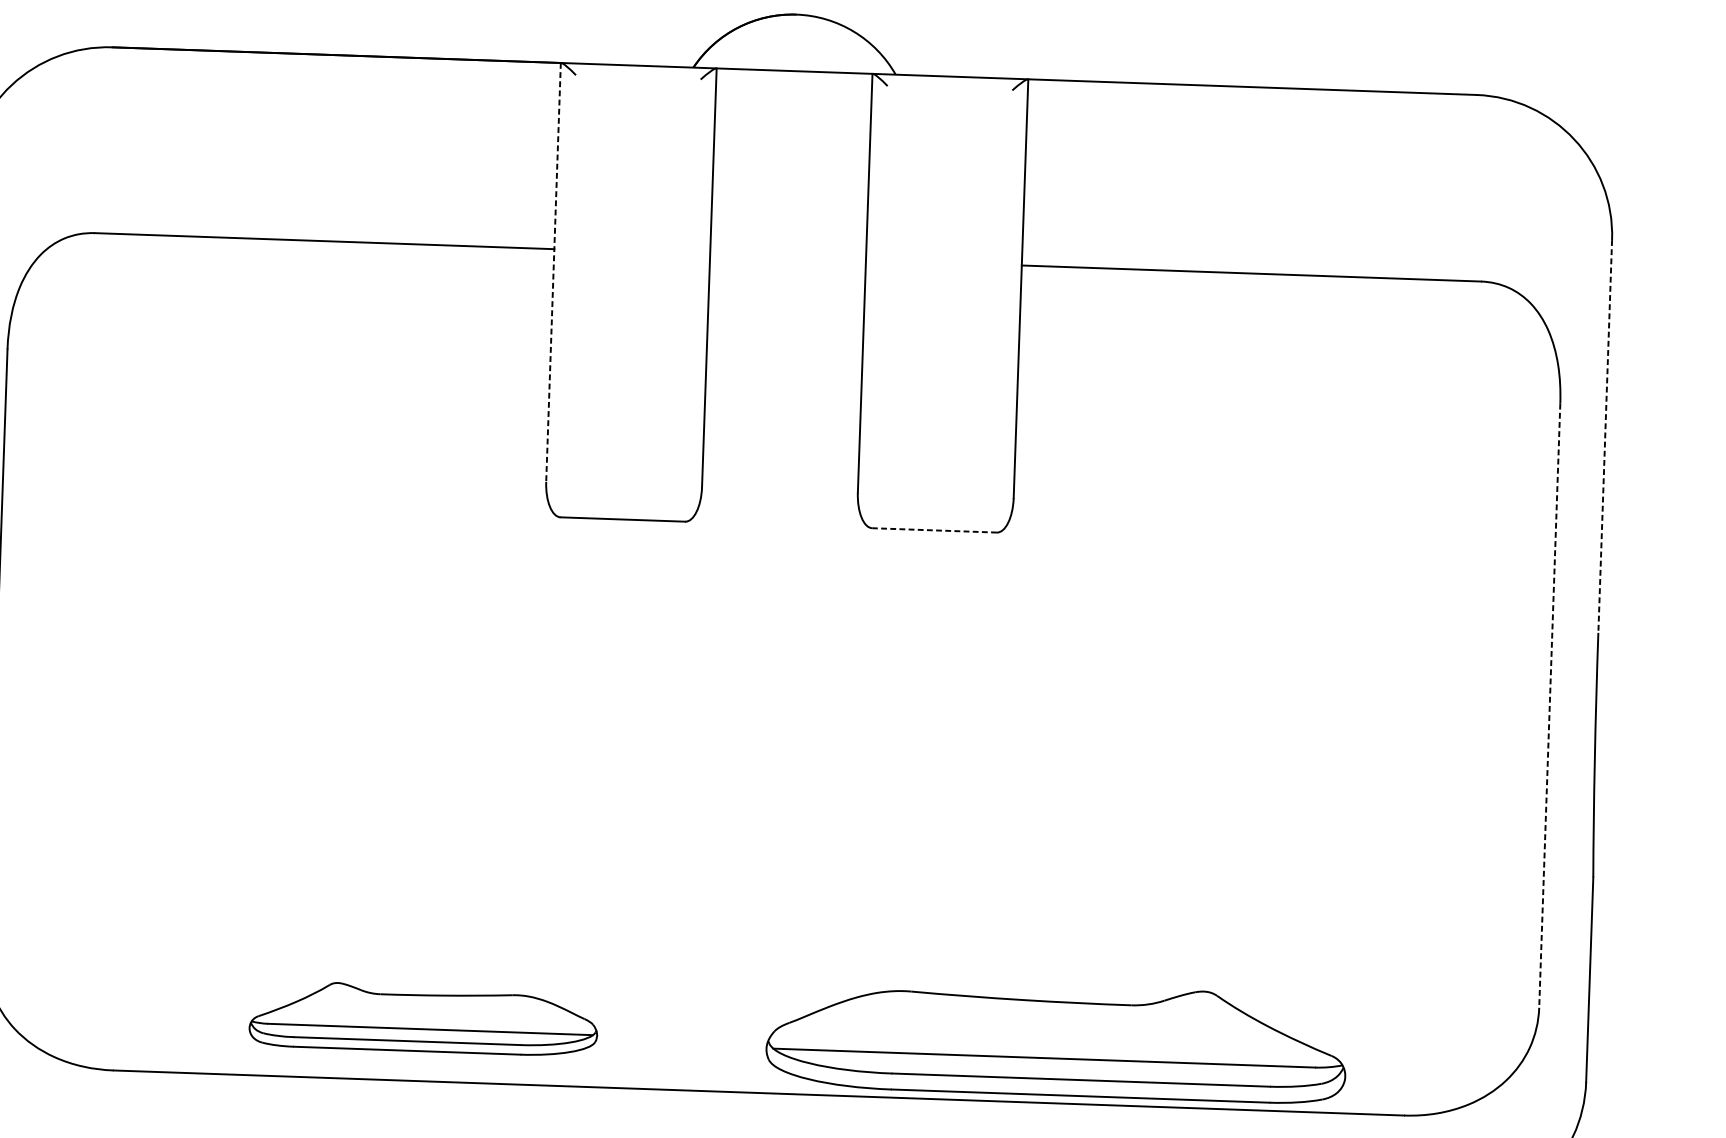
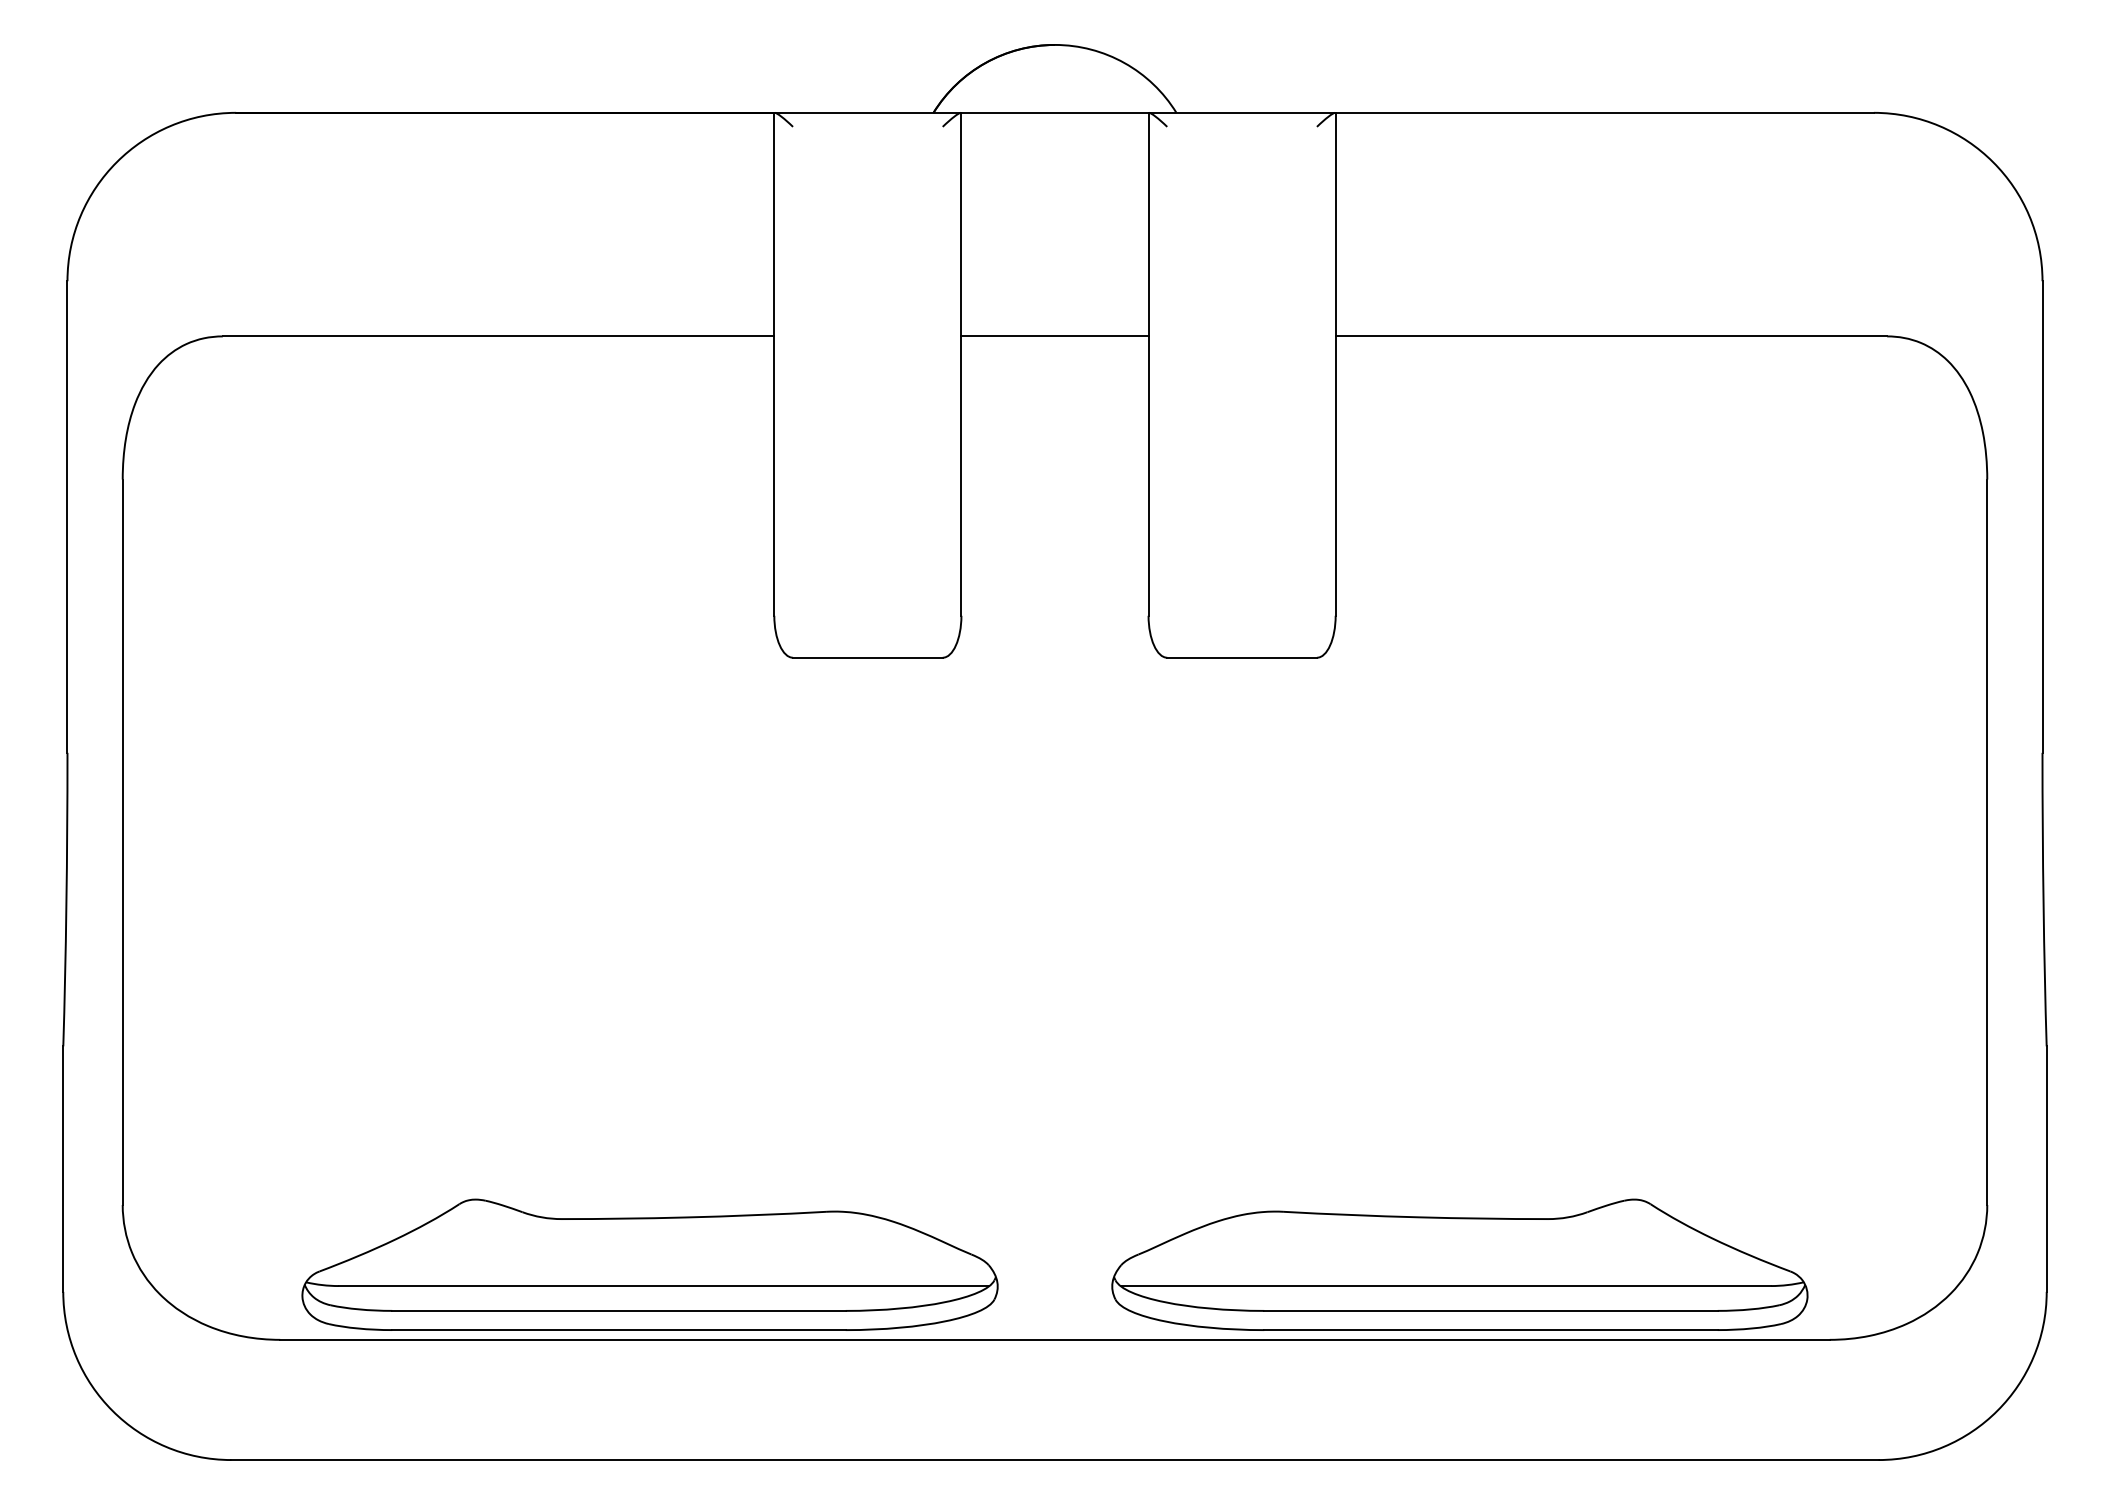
line: (787, 257) -> (1054, 336), added
line: (553, 272) -> (774, 364), dashed -> solid
line: (1605, 436) -> (2042, 517), dashed -> solid
line: (934, 530) -> (1242, 657), dashed -> solid
line: (1549, 705) -> (1987, 842), dashed -> solid
part: (423, 1018) -> (649, 1264), size x1.67
part: (1056, 1040) -> (1459, 1264), moved

